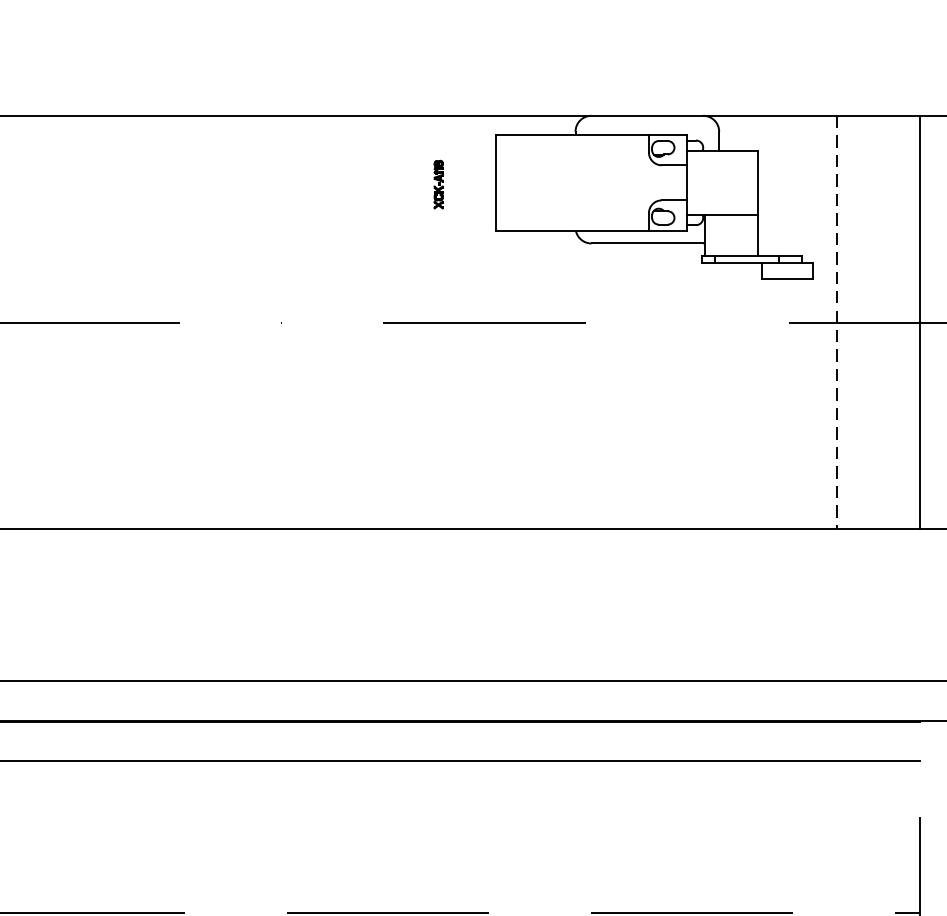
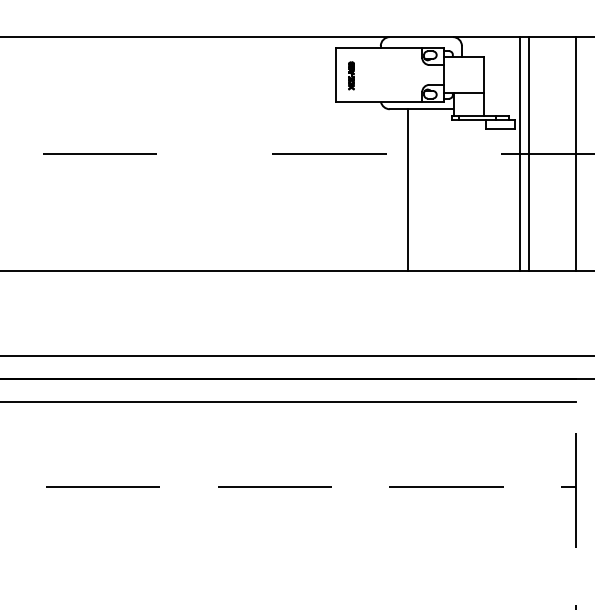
part: (438, 183) -> (351, 75), moved
line: (821, 321) -> (519, 153), added
line: (836, 321) -> (528, 153), dashed -> solid
line: (622, 385) -> (407, 189), added

